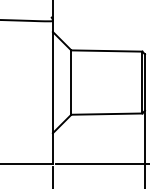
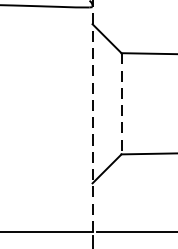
line: (71, 83) -> (121, 105), solid -> dashed
line: (52, 92) -> (91, 119), solid -> dashed

